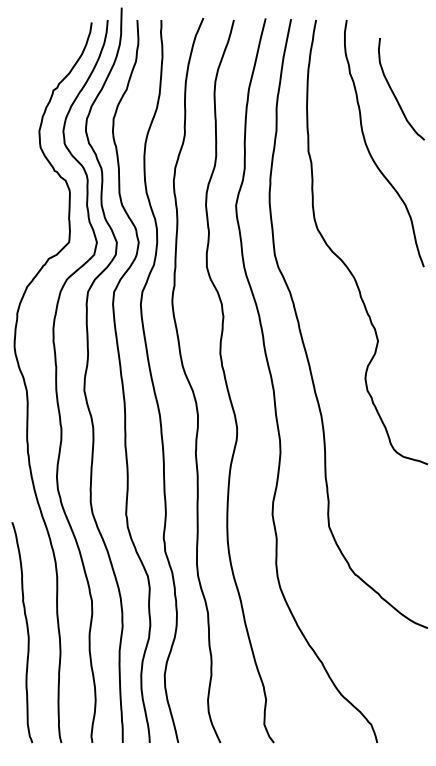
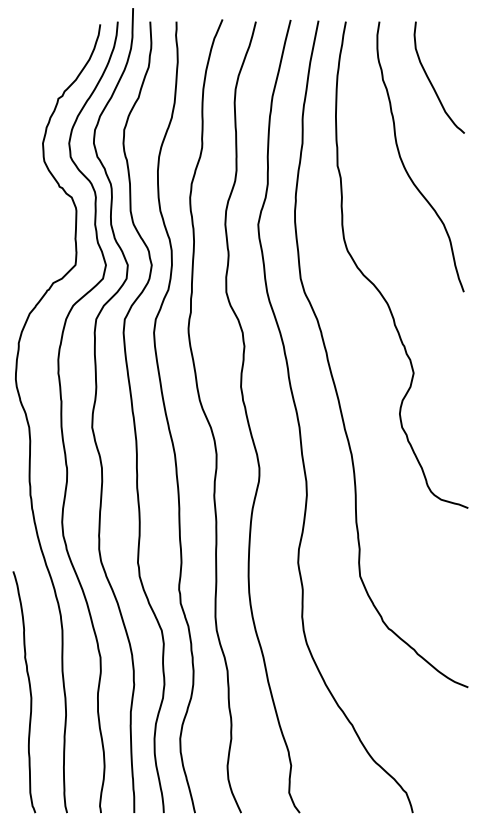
curve: (394, 93) -> (431, 82), moved

